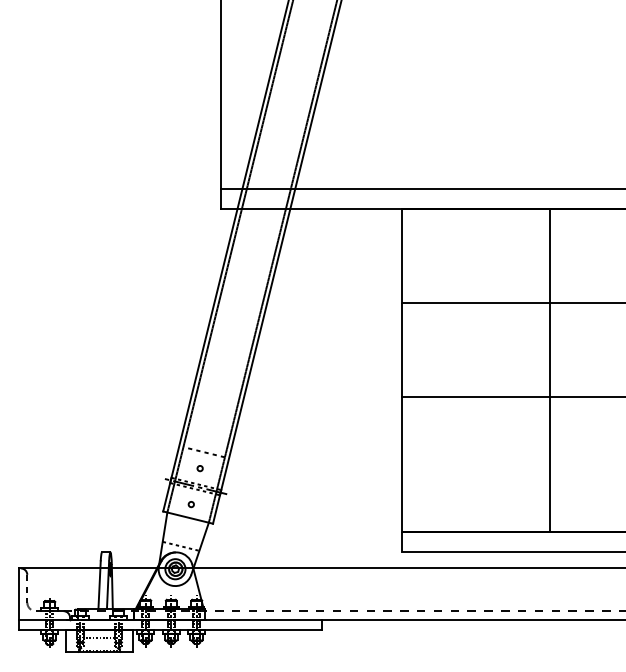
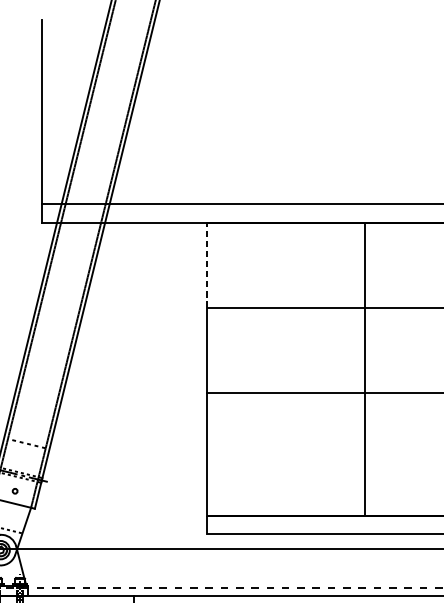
line: (402, 255) -> (207, 264), solid -> dashed
line: (550, 370) -> (364, 369), moved
circle: (199, 468) -> (22, 458), removed

